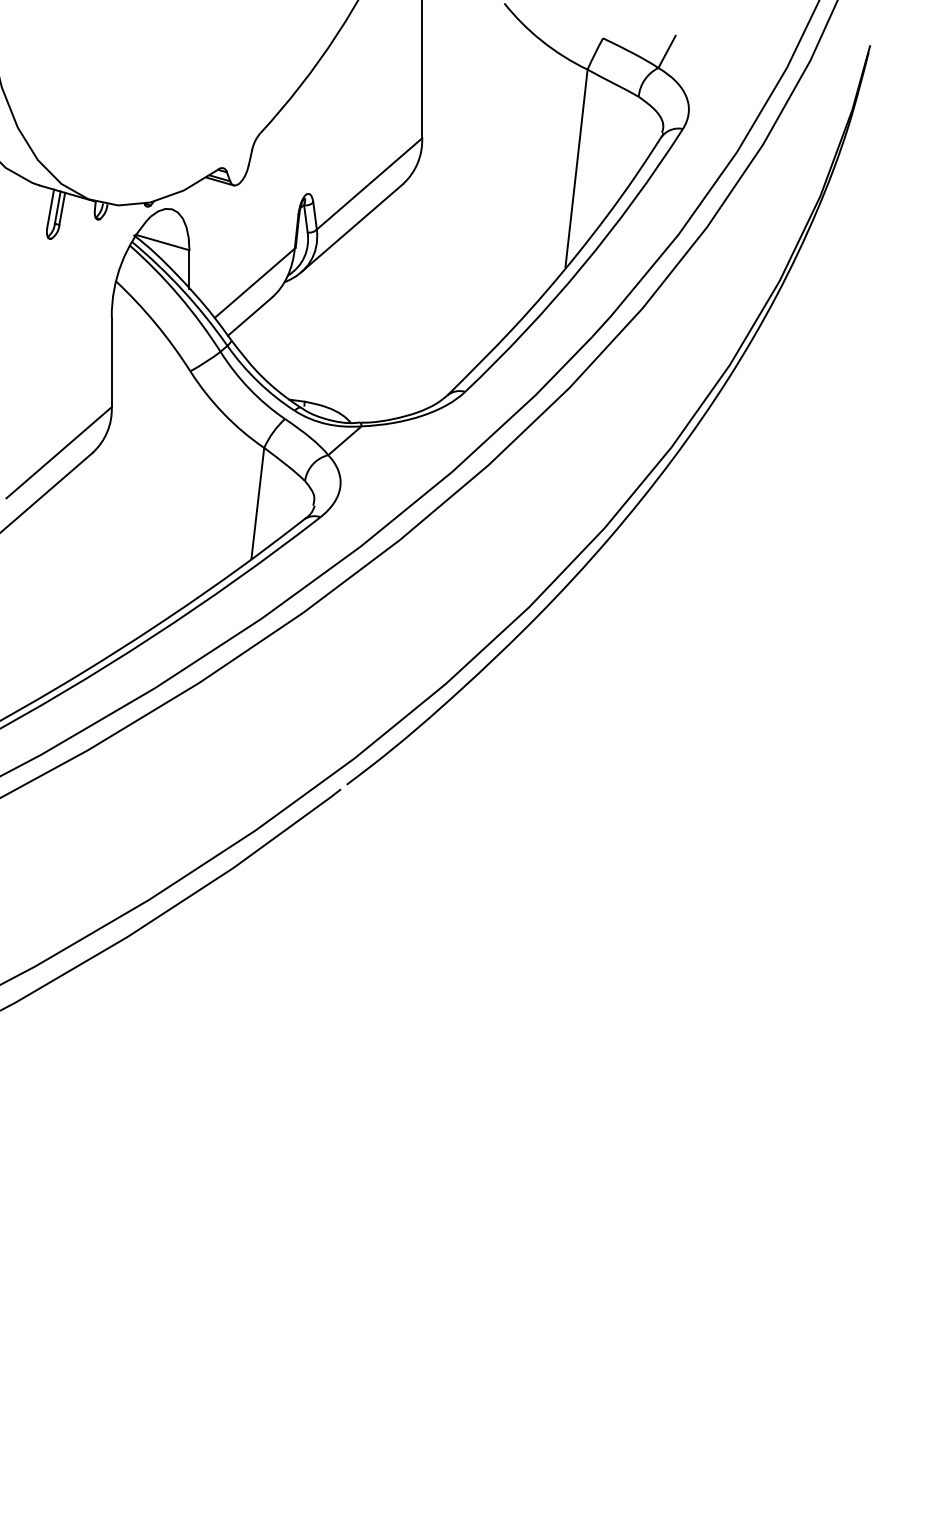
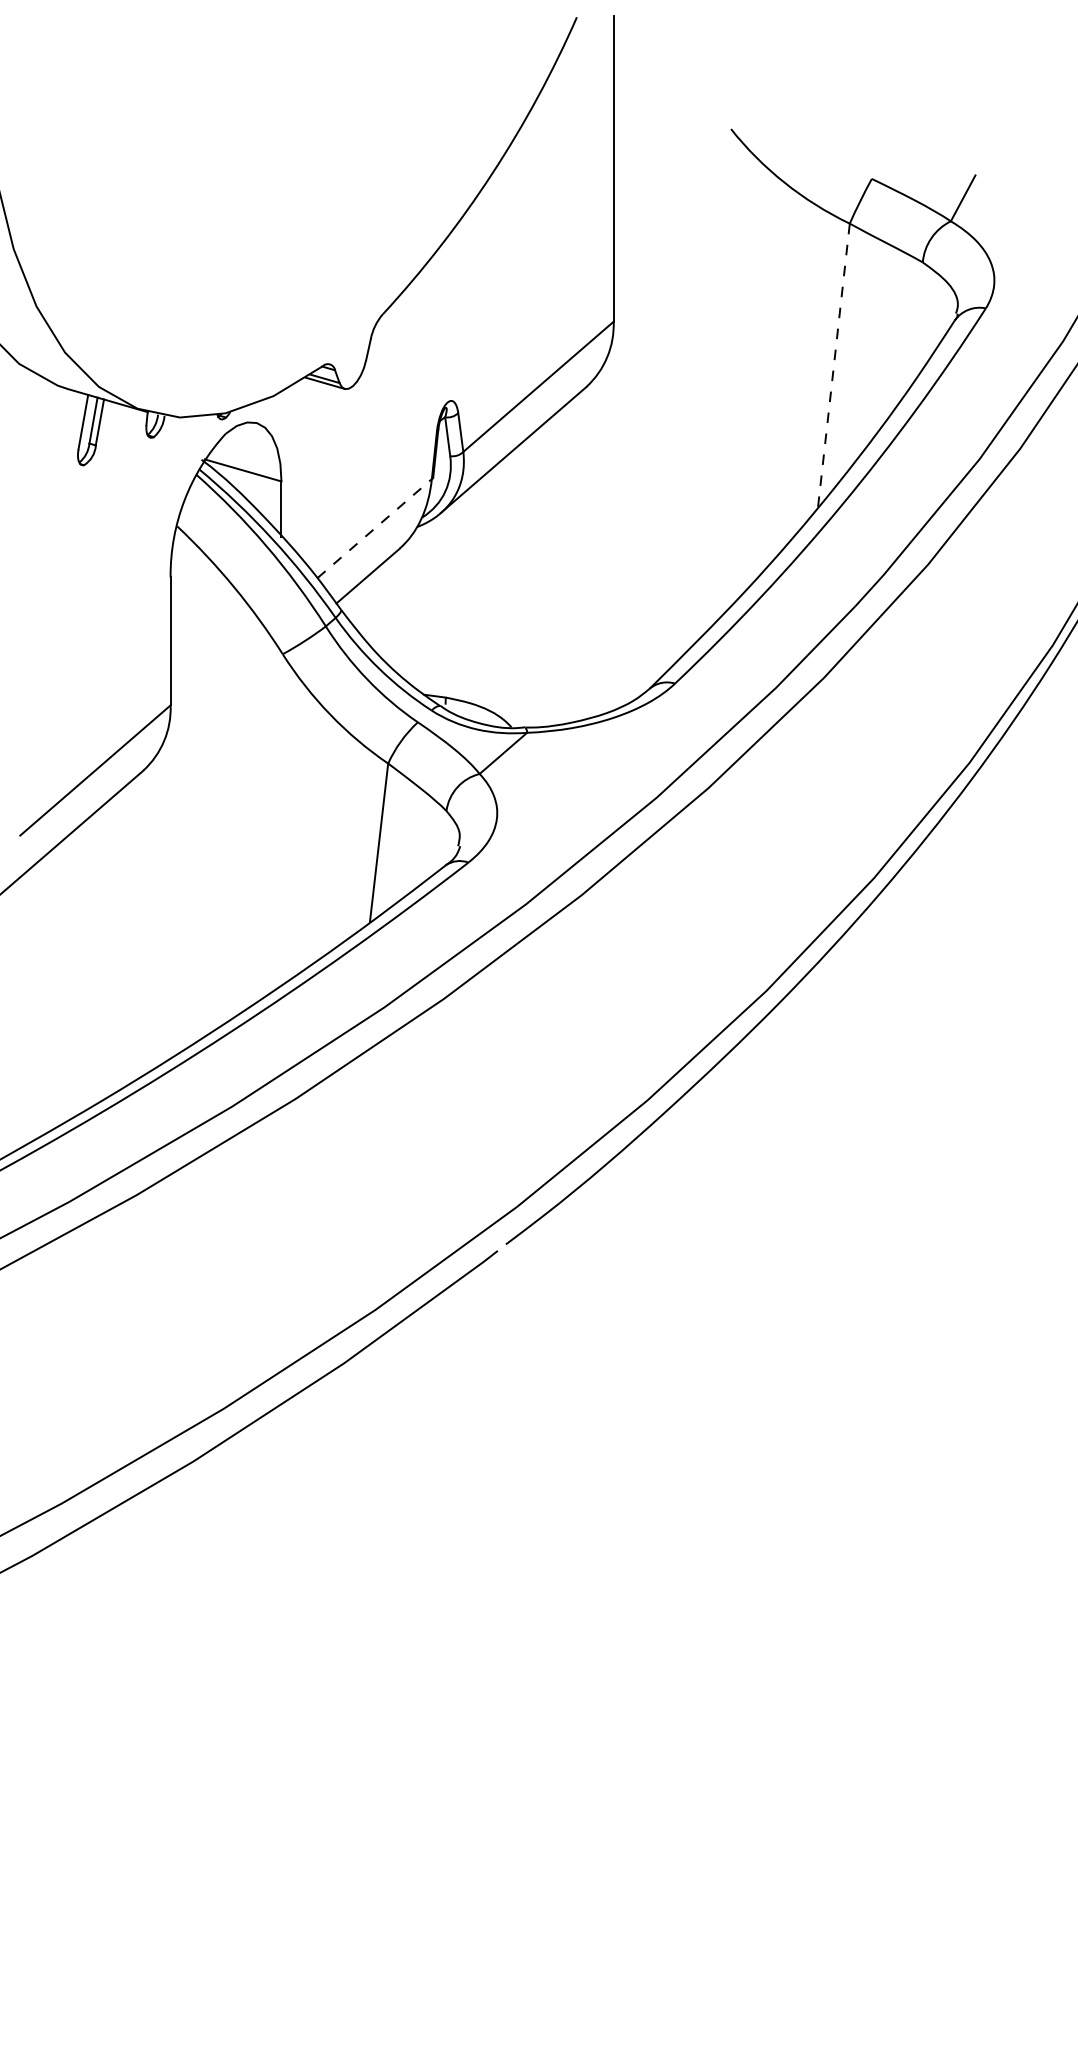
line: (576, 167) -> (833, 363), solid -> dashed
line: (254, 283) -> (374, 528), solid -> dashed

